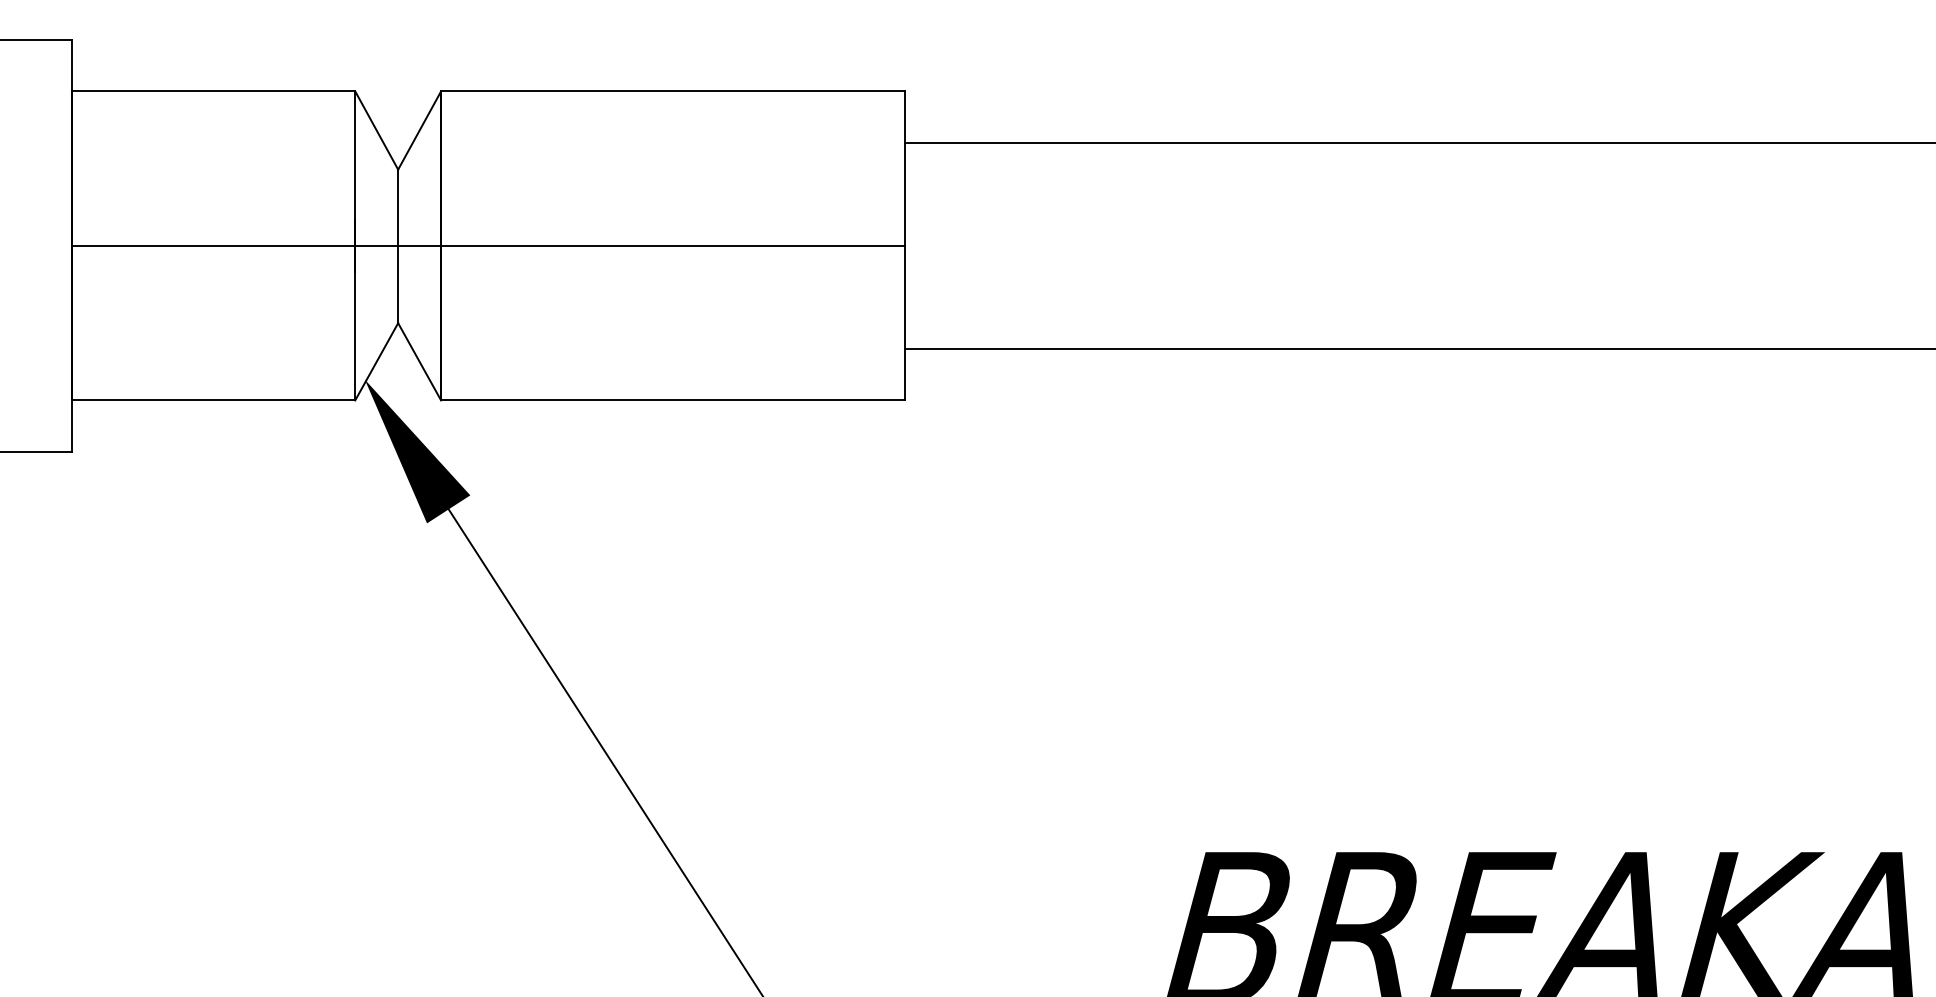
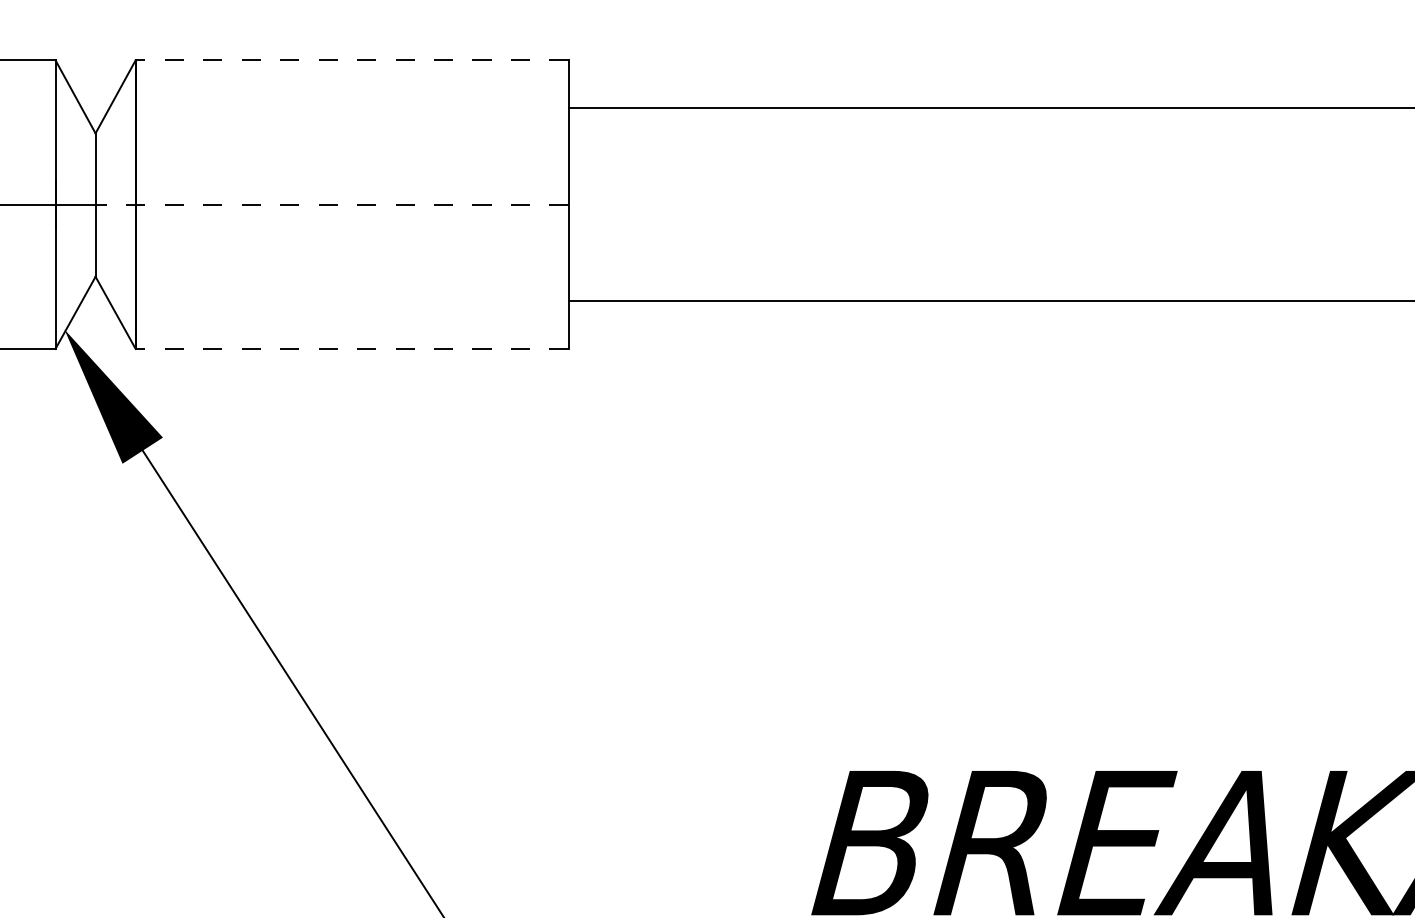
line: (672, 91) -> (351, 60), solid -> dashed
line: (650, 245) -> (331, 204), solid -> dashed
line: (672, 400) -> (351, 349), solid -> dashed

